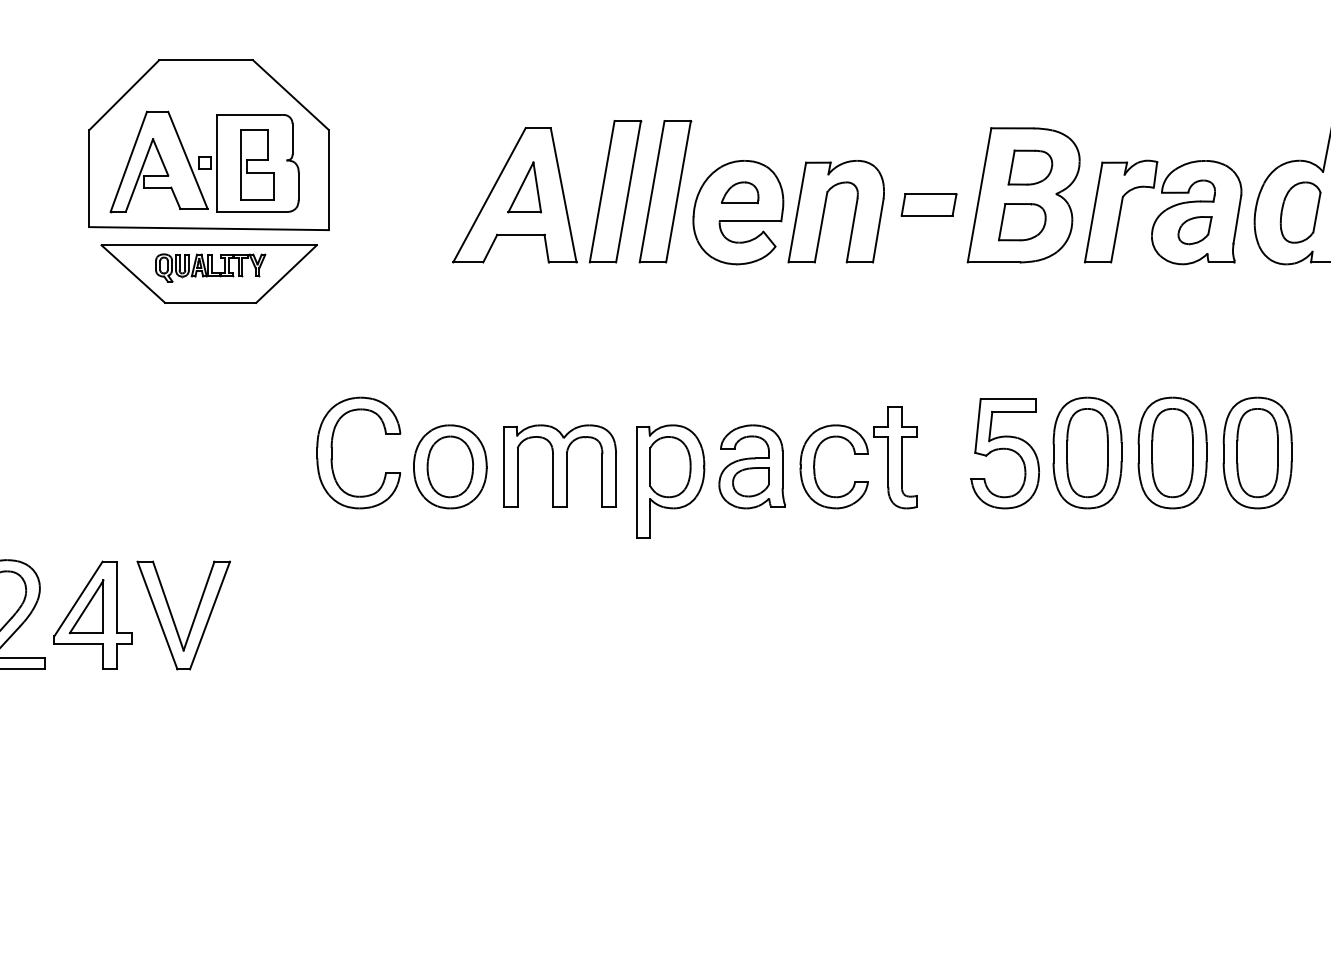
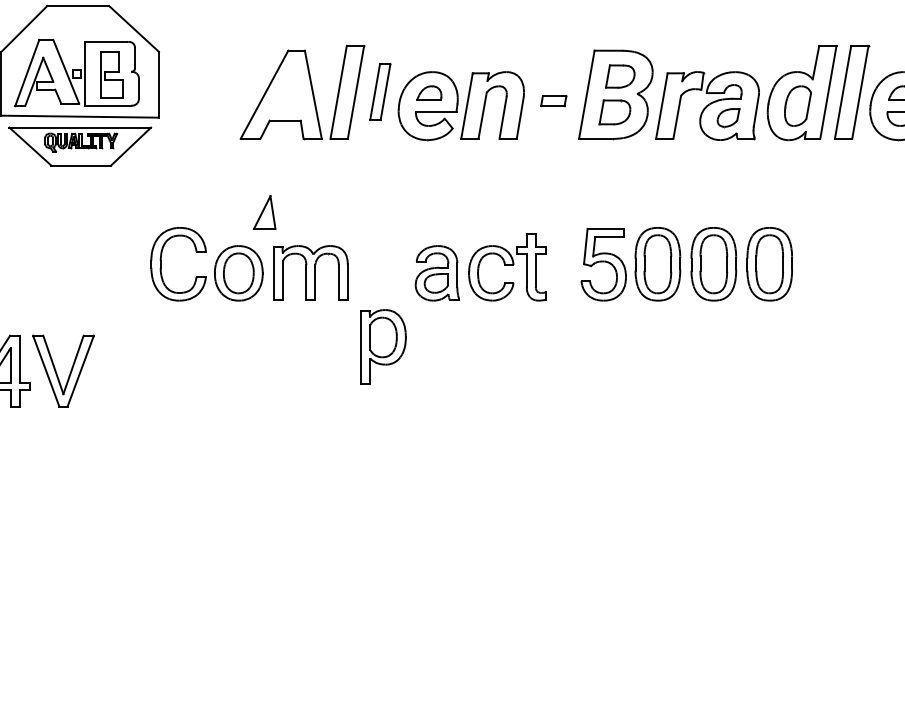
part: (524, 187) -> (264, 212), moved
part: (665, 190) -> (380, 91), size x0.6
part: (928, 205) -> (553, 101), size x0.7
part: (670, 480) -> (383, 346), moved

